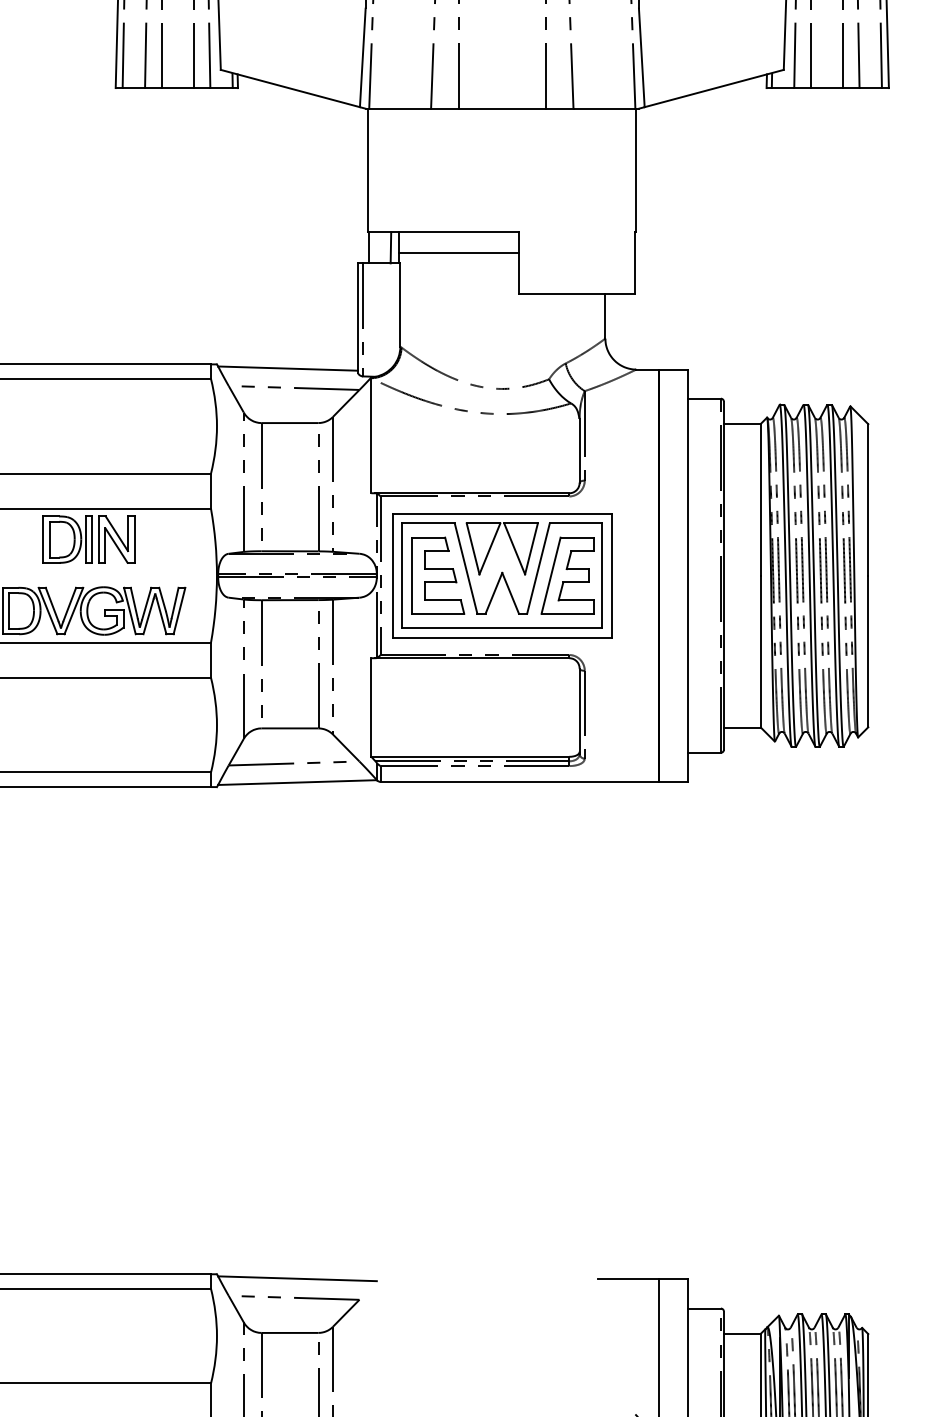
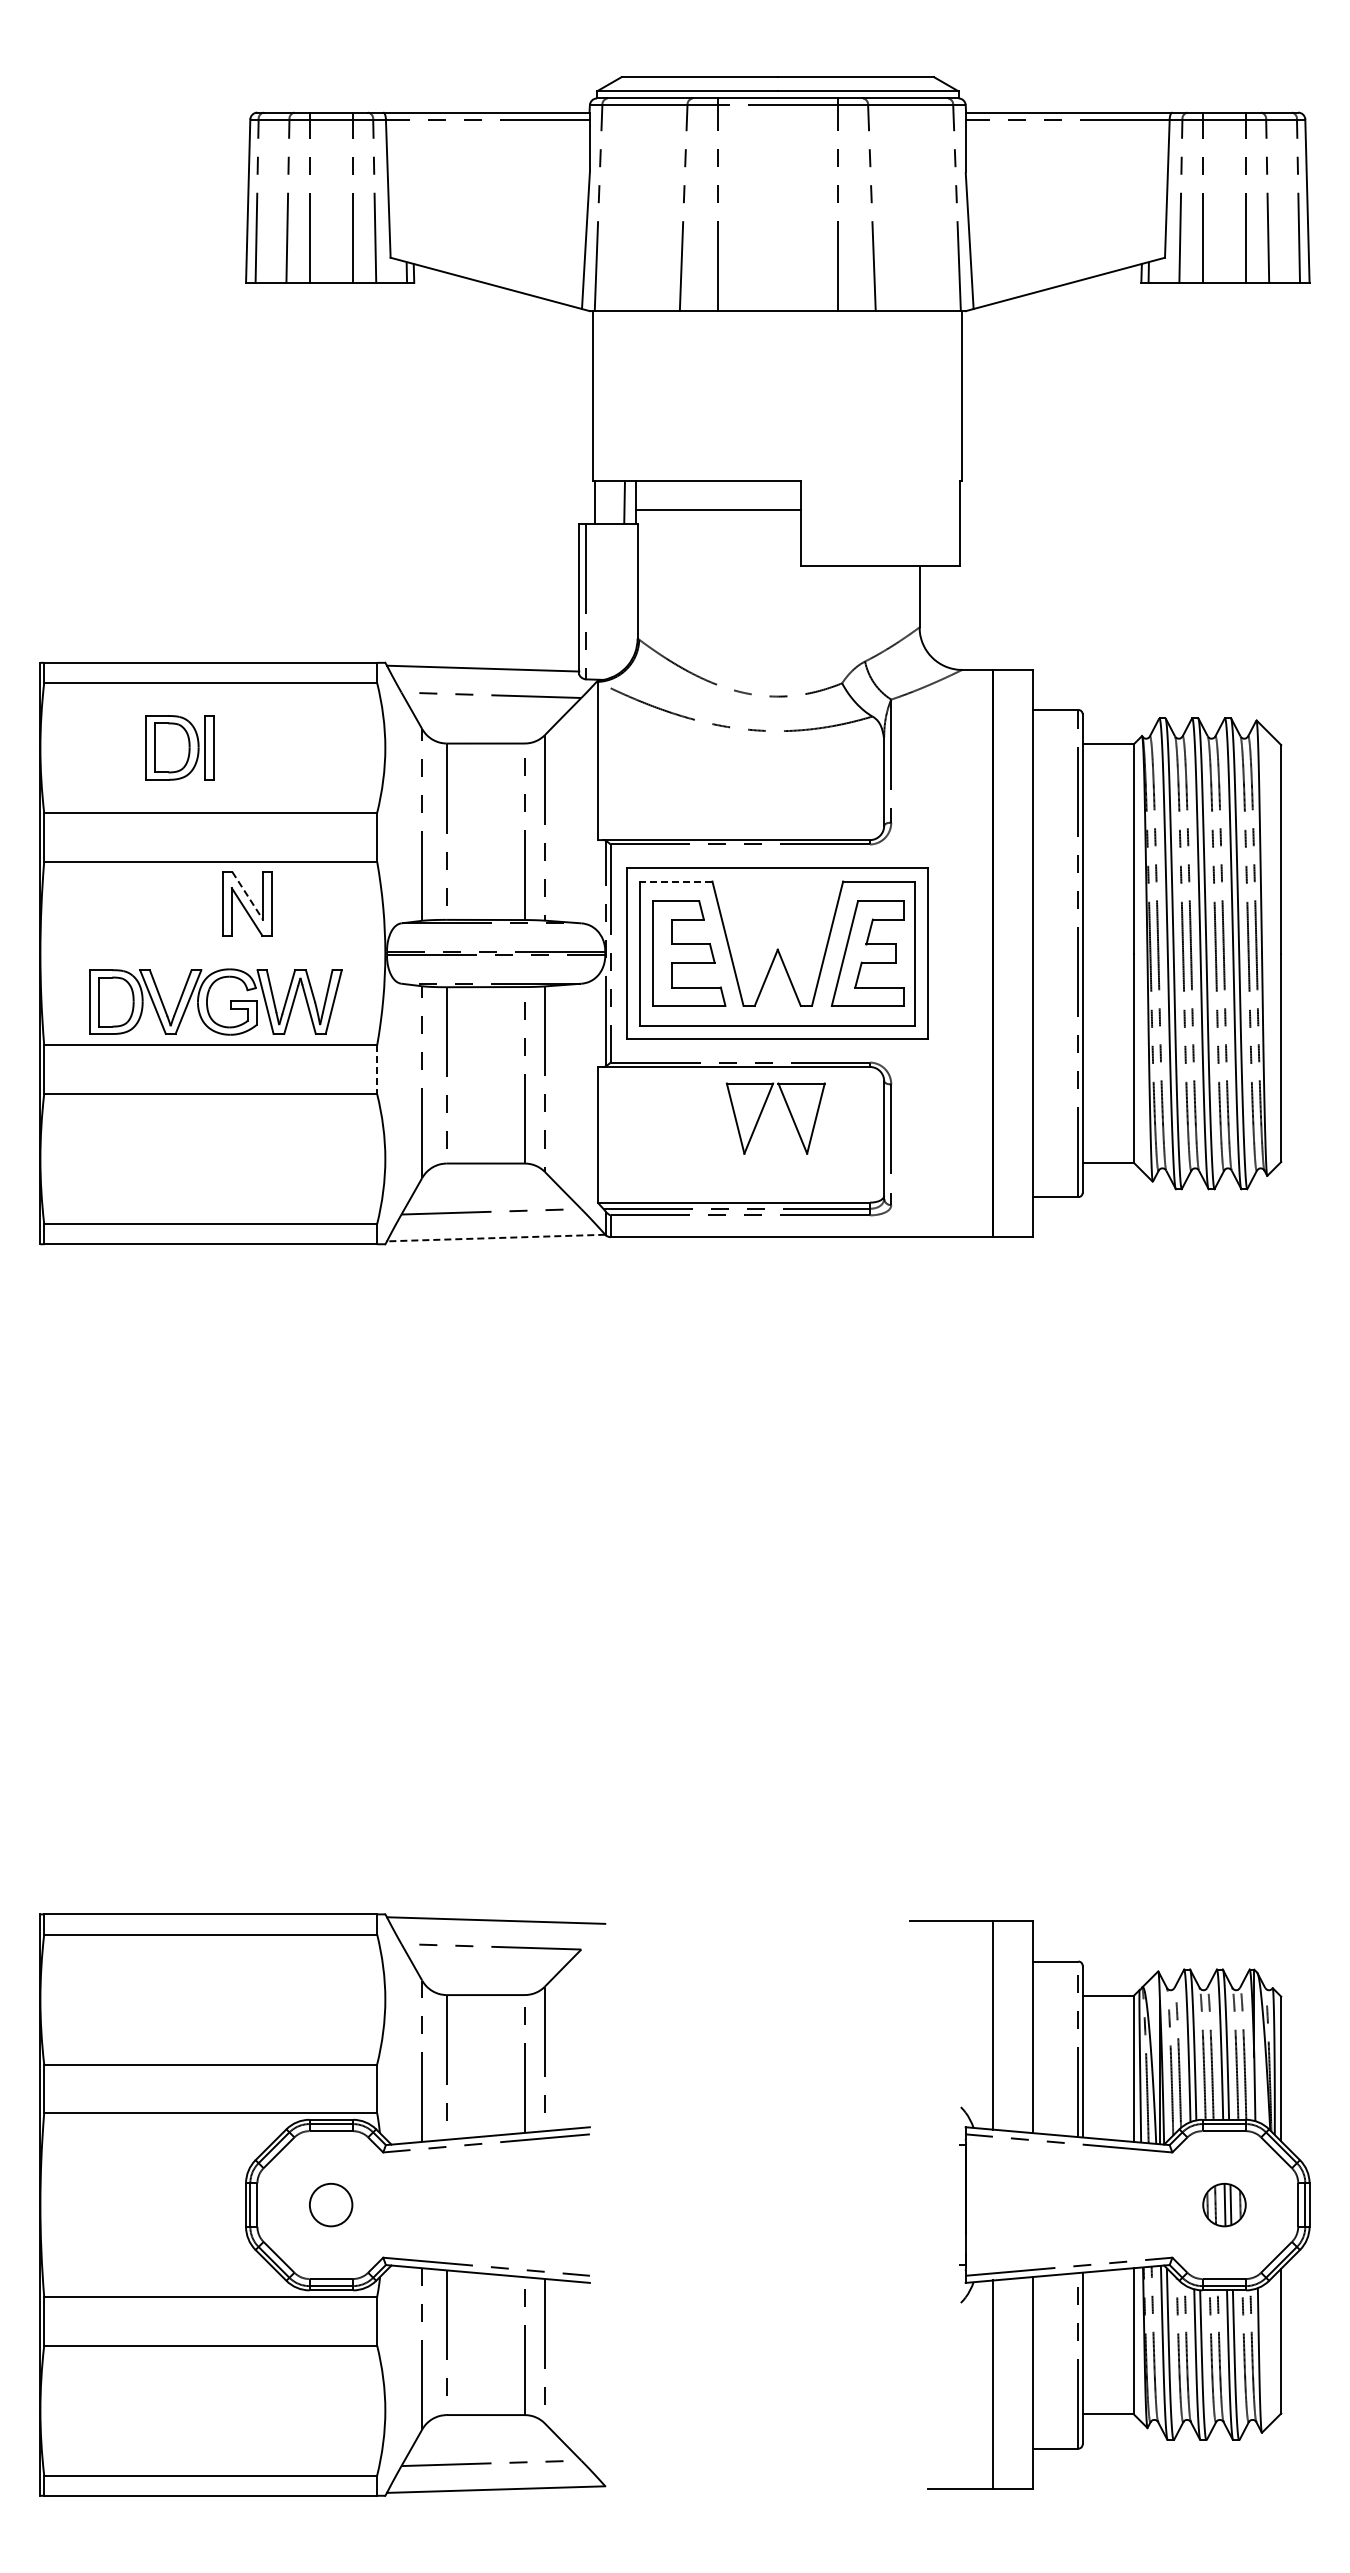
line: (427, 523) -> (675, 881), solid -> dashed
line: (116, 534) -> (247, 896), solid -> dashed
part: (67, 539) -> (179, 747), moved
part: (492, 544) -> (762, 1112), moved
line: (211, 660) -> (377, 1070), solid -> dashed
line: (297, 782) -> (495, 1238), solid -> dashed

